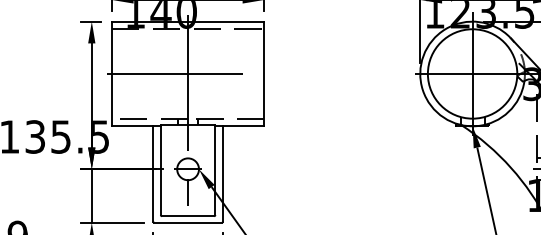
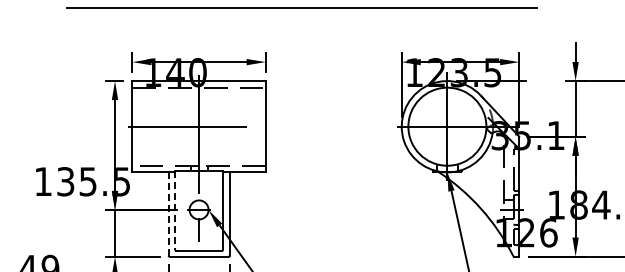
line: (161, 171) -> (175, 211), solid -> dashed
line: (153, 174) -> (168, 214), solid -> dashed

